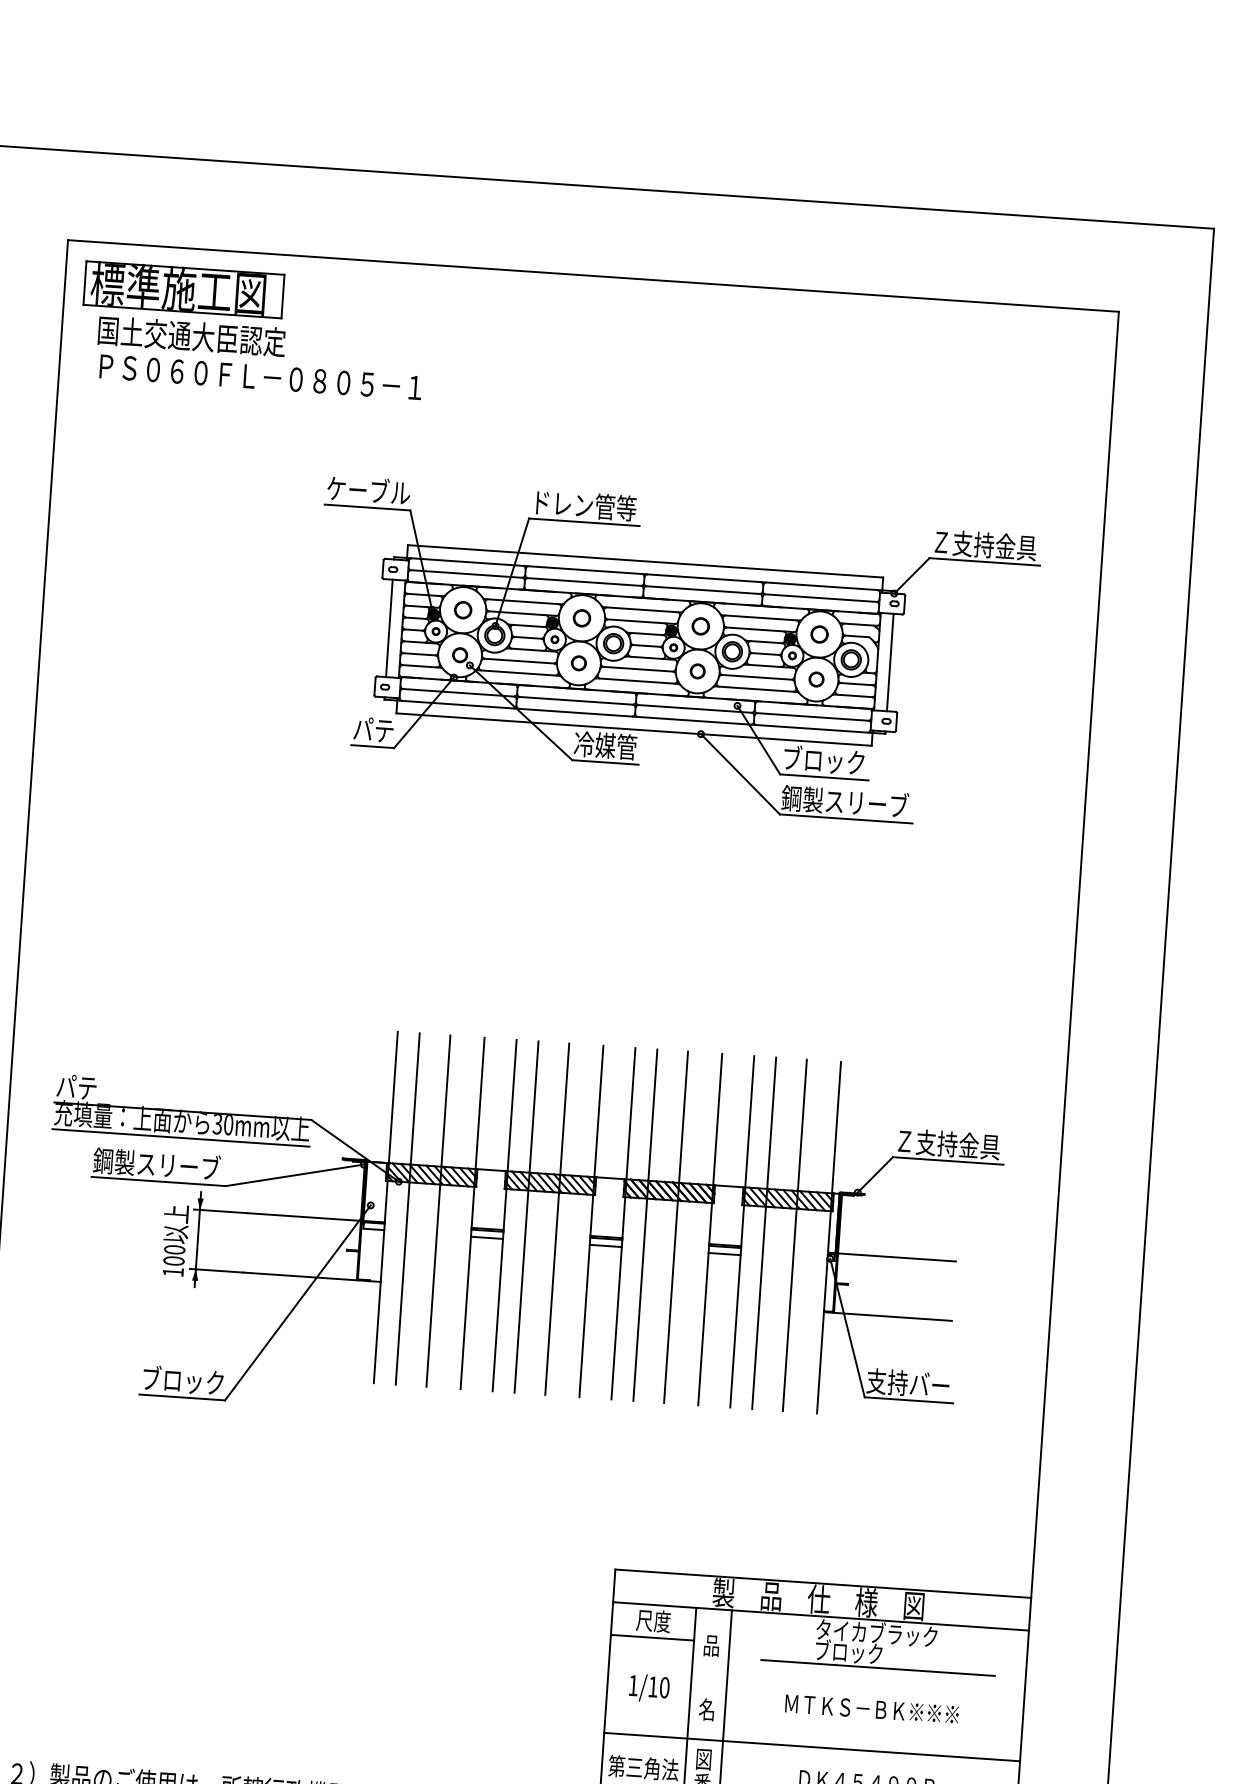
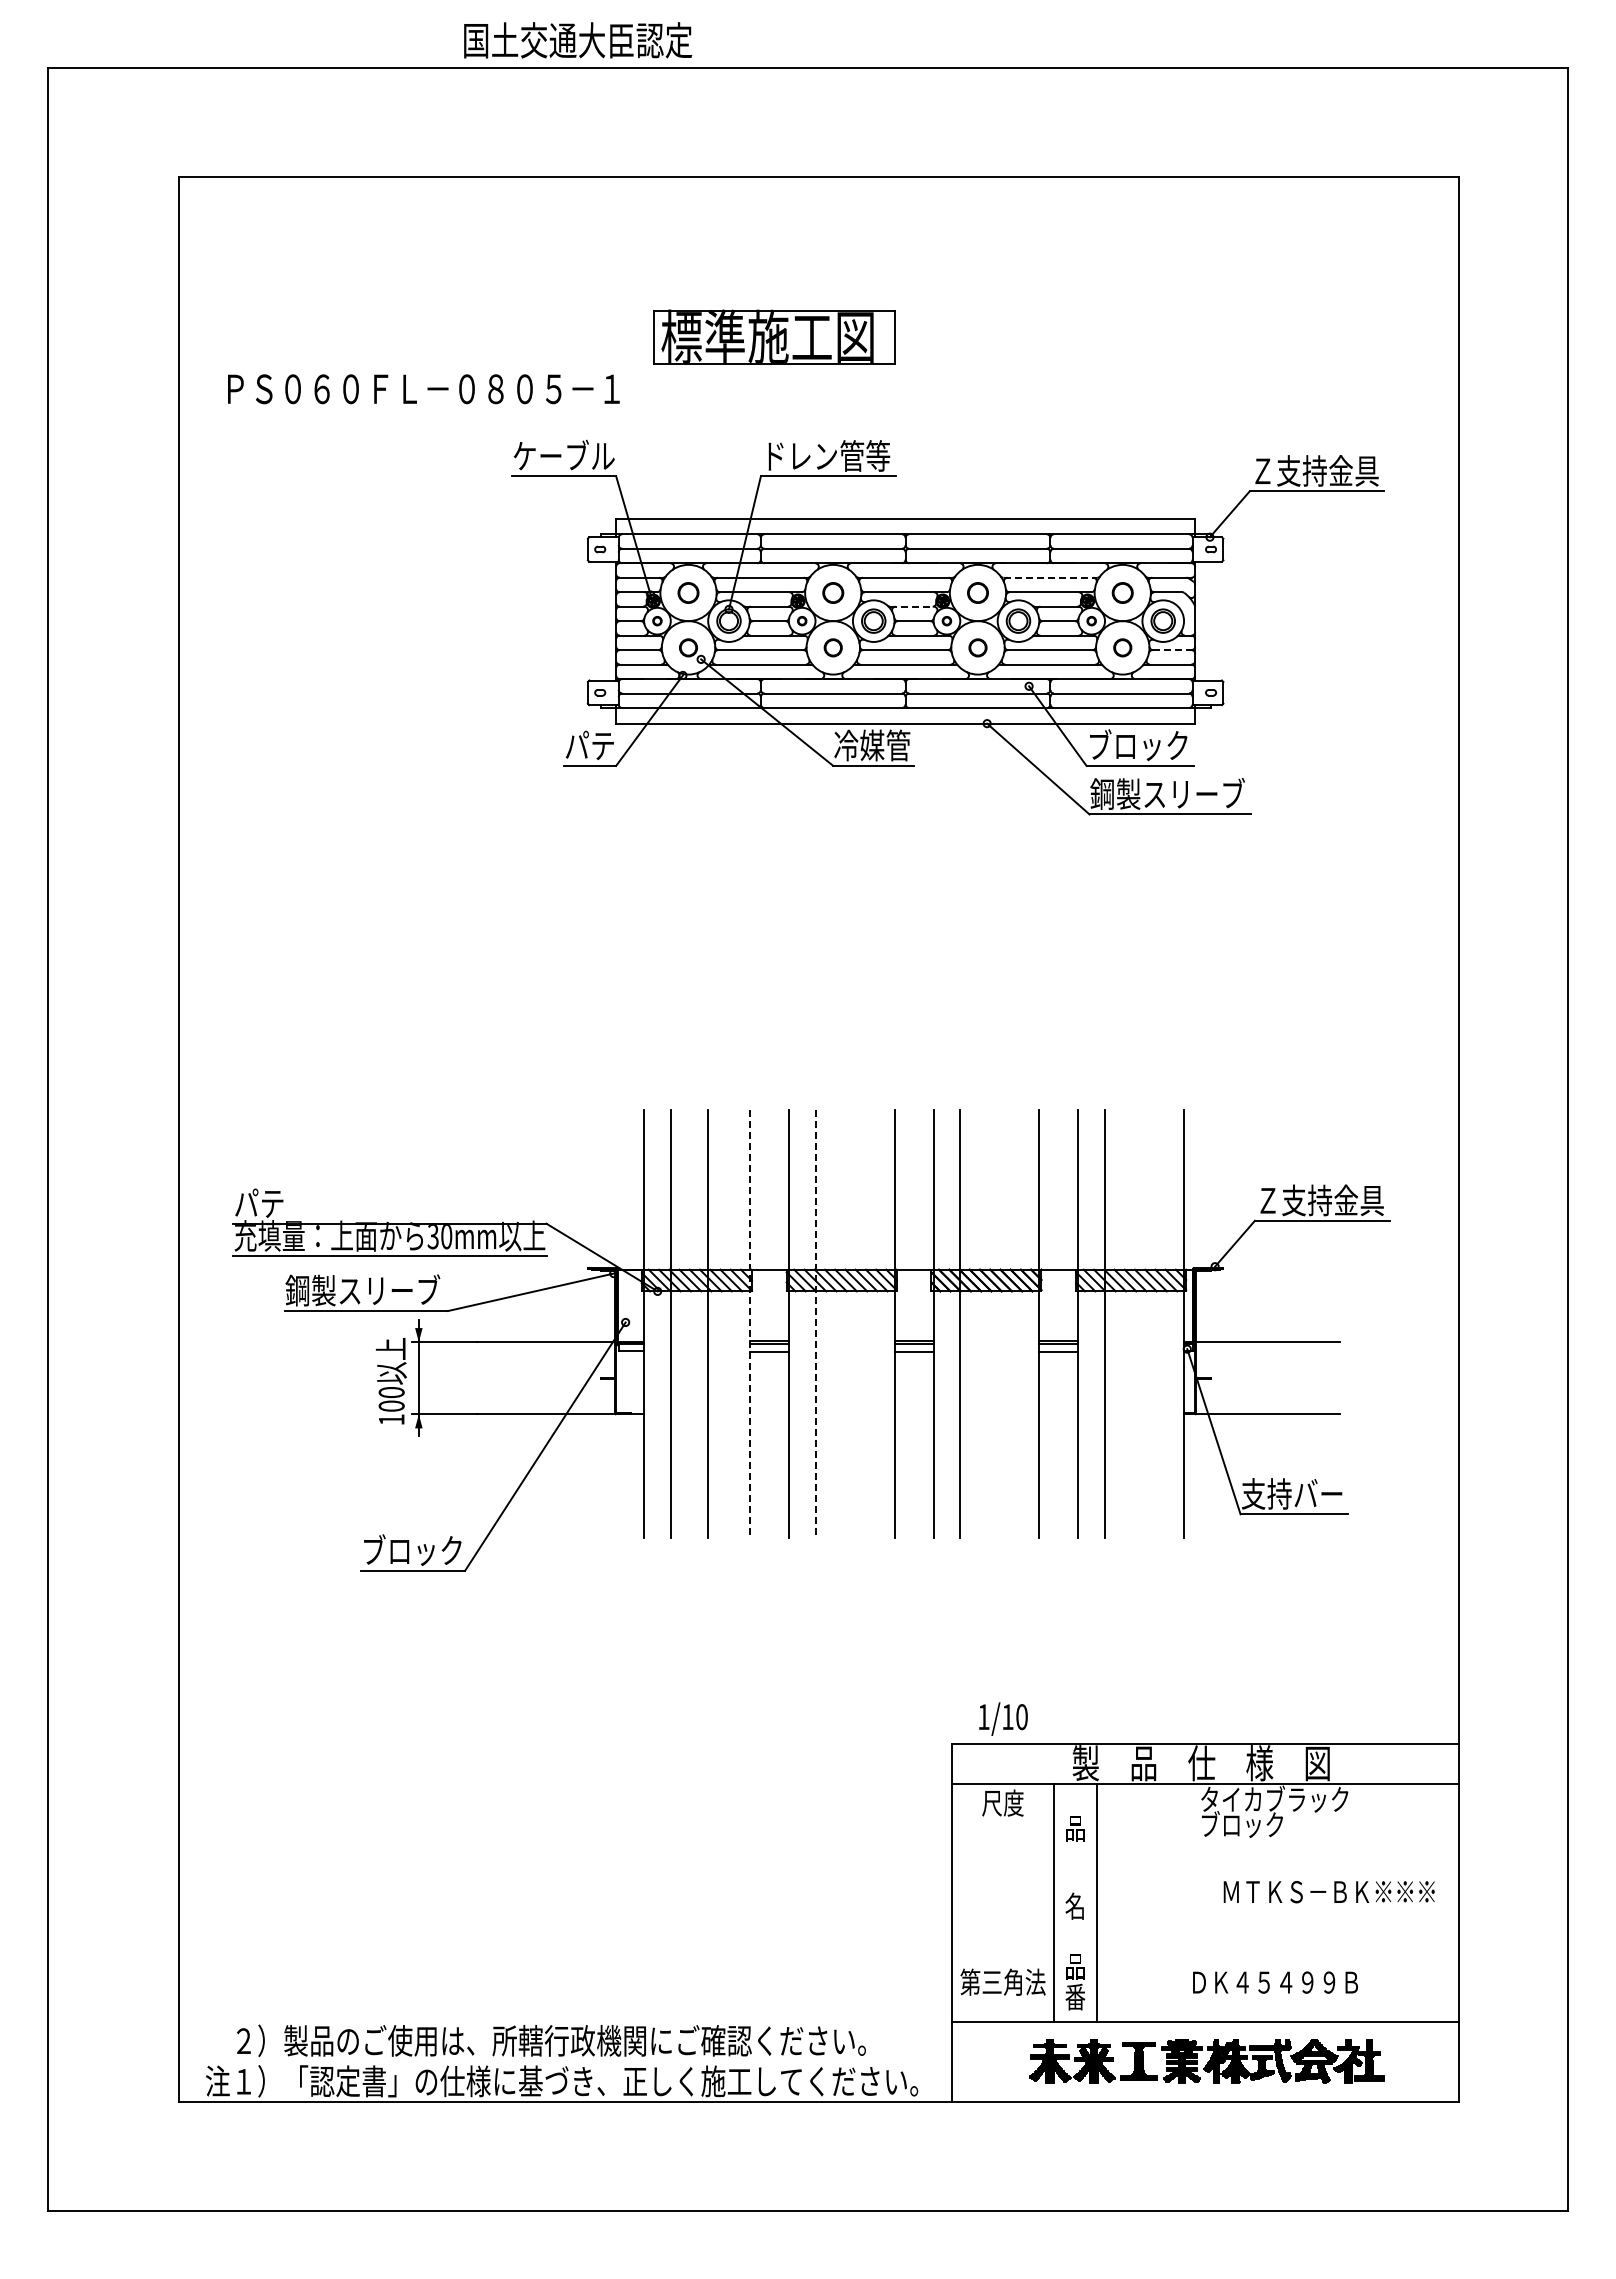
part: (184, 288) -> (774, 336), moved
text: (192, 336) -> (578, 40), moved
text: (260, 377) -> (423, 389), moved
line: (761, 617) -> (1050, 577), solid -> dashed
line: (389, 627) -> (600, 620), removed
line: (646, 633) -> (912, 606), solid -> dashed
line: (890, 661) -> (1210, 620), removed
line: (857, 684) -> (1172, 650), solid -> dashed
line: (472, 1214) -> (749, 1324), solid -> dashed
line: (526, 1217) -> (815, 1324), solid -> dashed
line: (556, 1218) -> (852, 1323), removed
line: (675, 1227) -> (997, 1323), removed
line: (794, 1235) -> (1142, 1323), removed
line: (652, 1637) -> (1002, 1823), removed
line: (877, 1667) -> (1278, 1841), removed
text: (649, 1687) -> (1003, 1718), moved
text: (871, 1709) -> (1328, 1892), moved
line: (812, 1746) -> (1205, 1942), removed
text: (703, 1760) -> (1075, 1967), 図 -> 品

